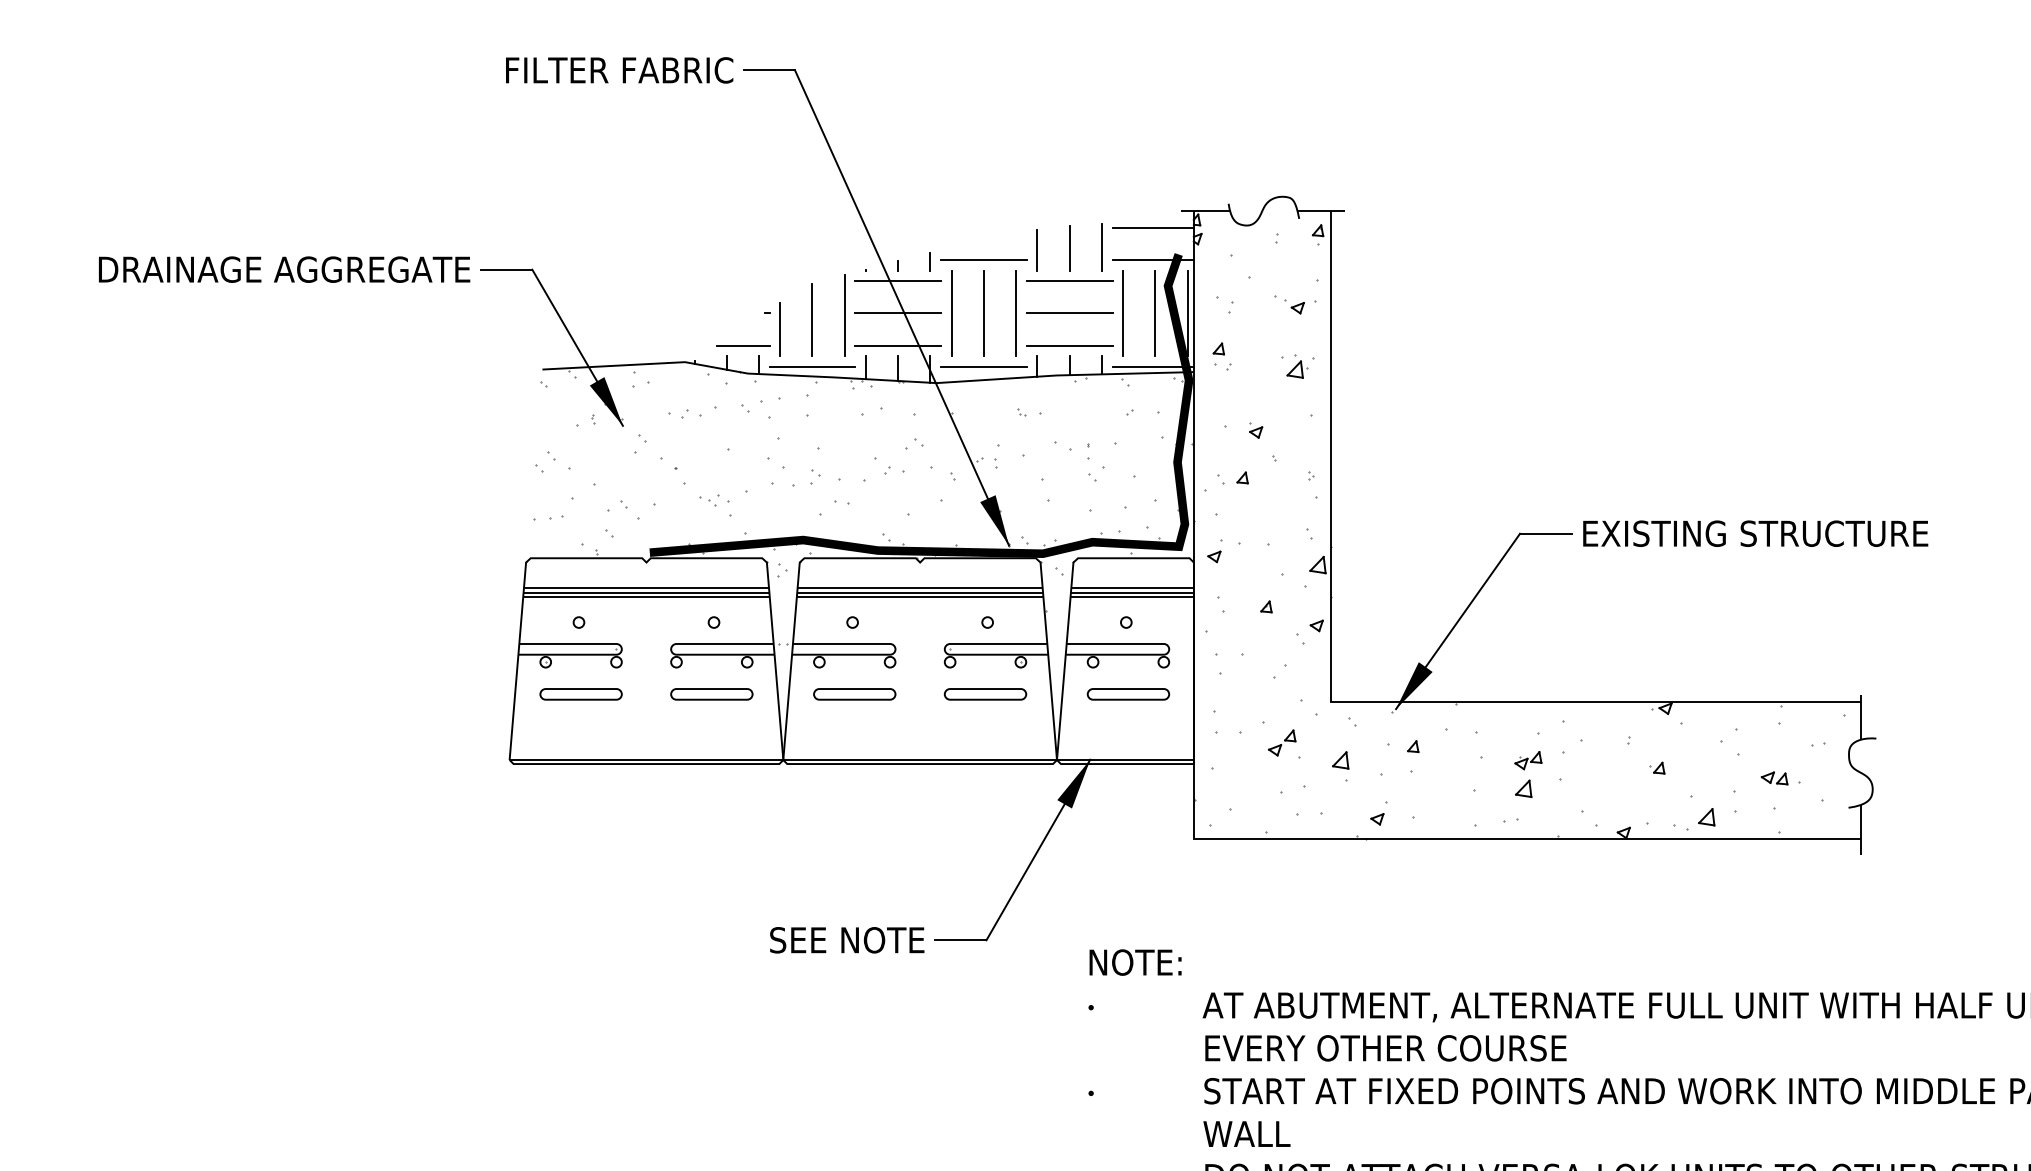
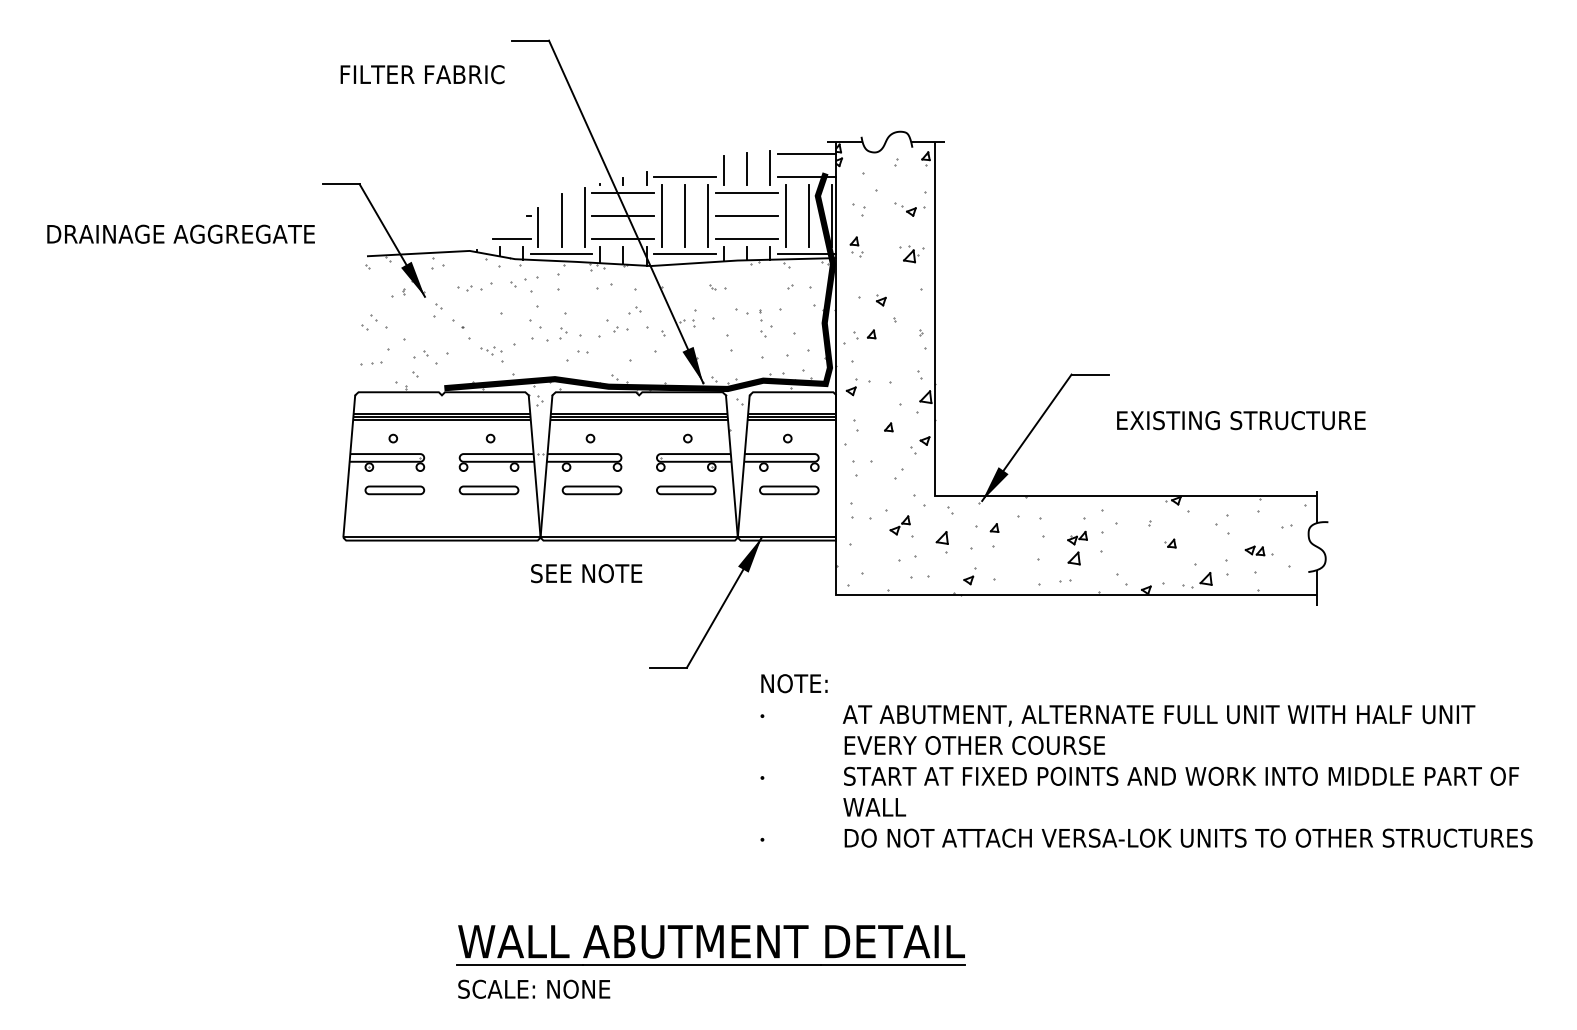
text: (619, 70) -> (422, 74), moved
text: (283, 268) -> (180, 233), moved
text: (1755, 533) -> (1241, 420), moved
text: (847, 940) -> (586, 573), moved

